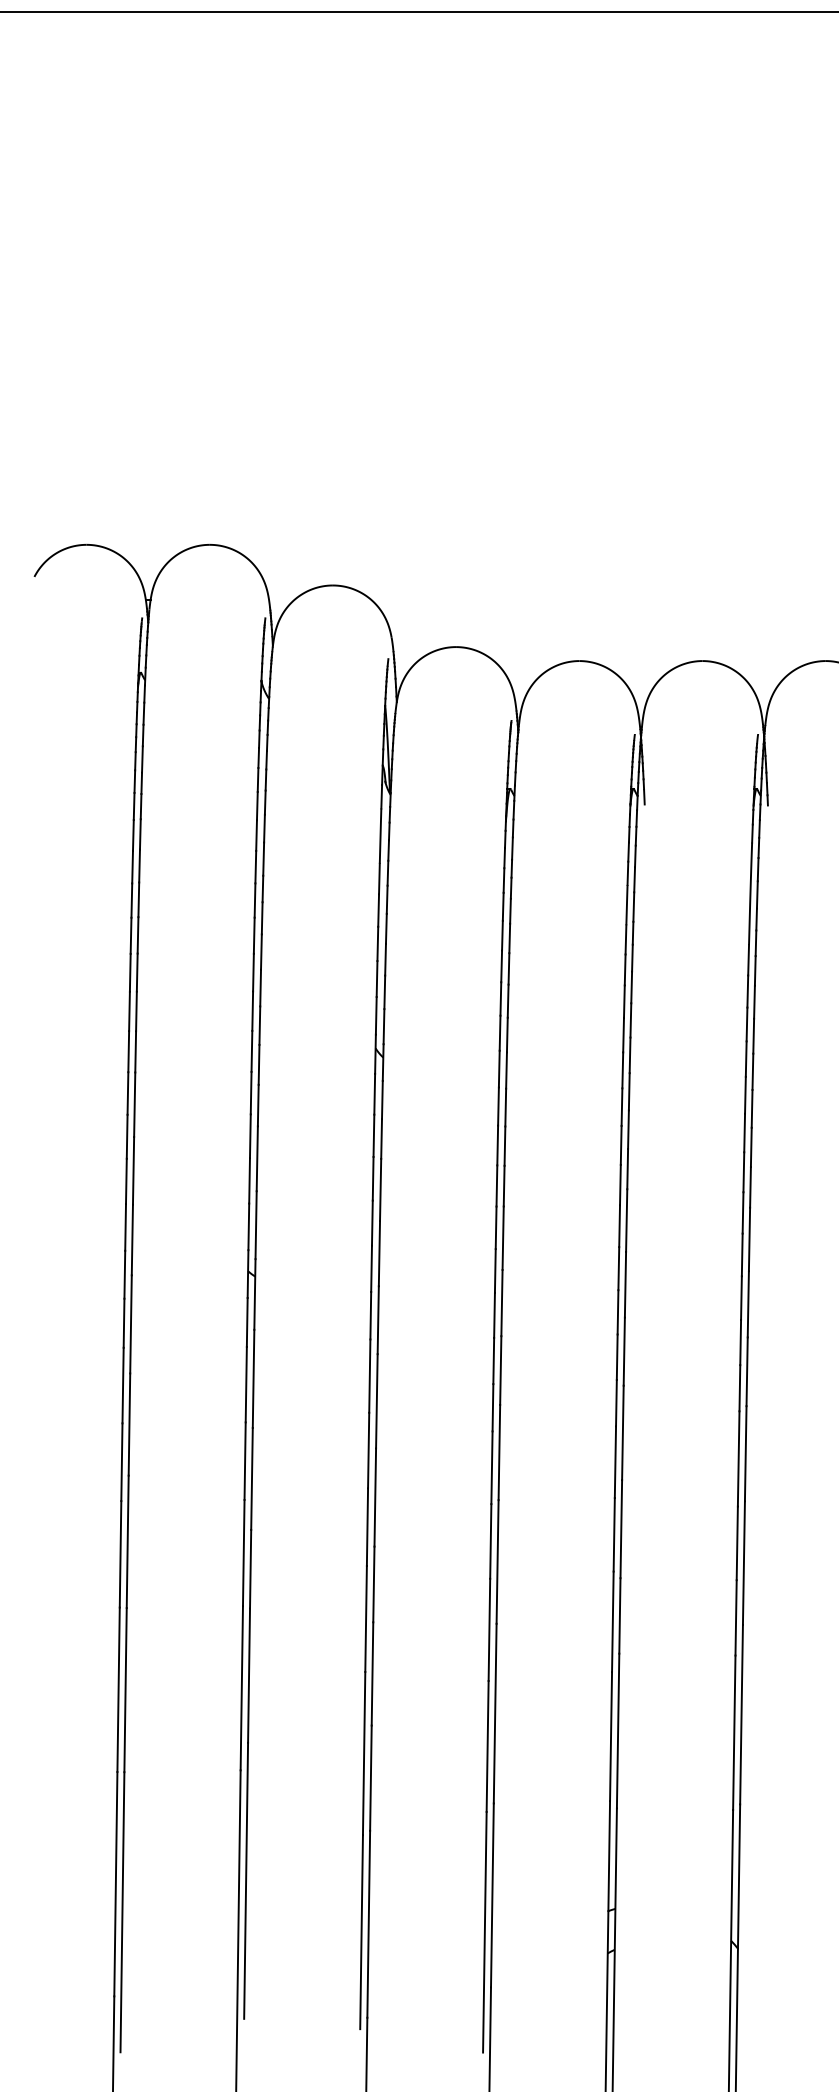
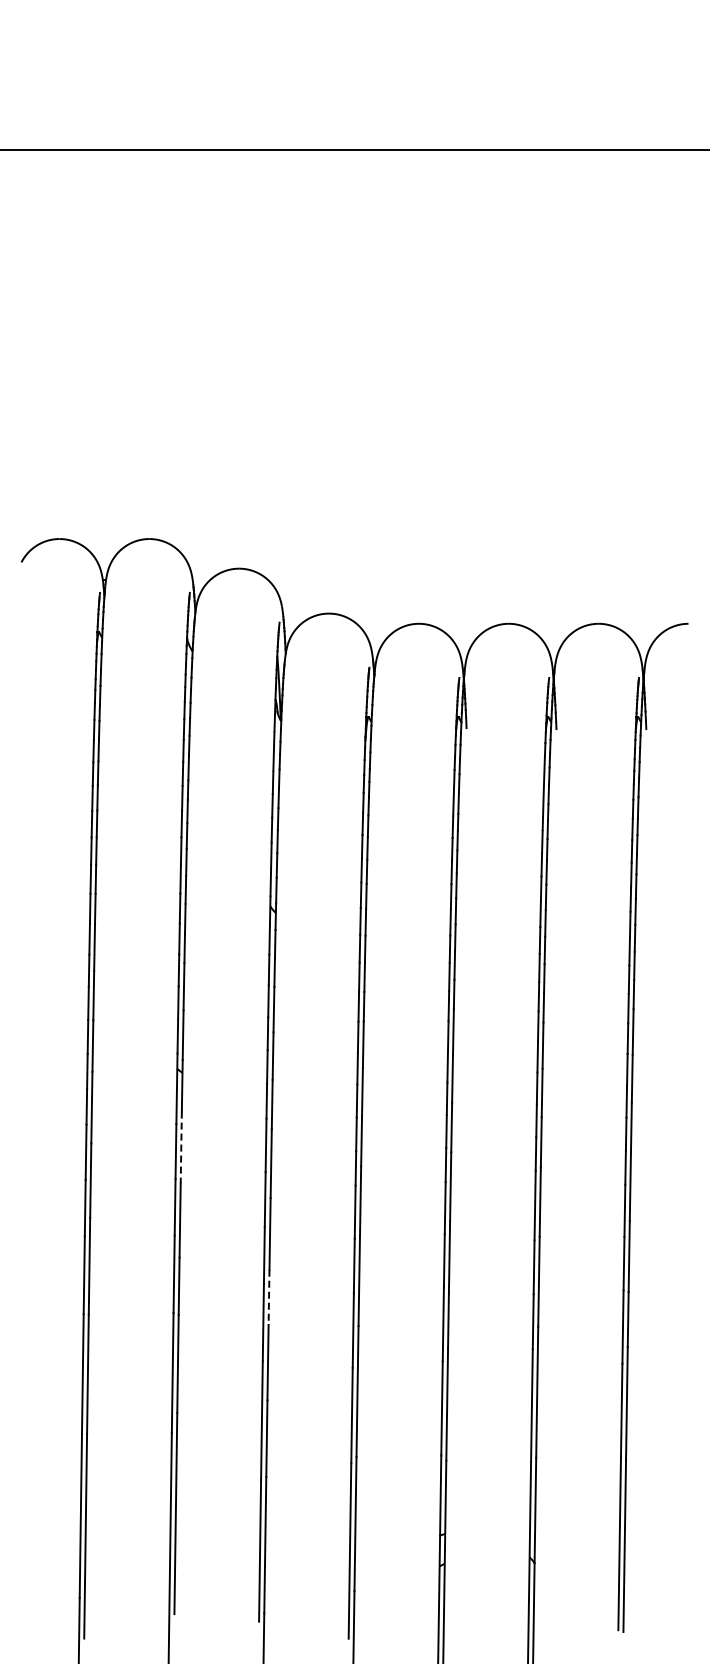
line: (253, 1379) -> (181, 1147), solid -> dashed
line: (374, 1584) -> (269, 1297), solid -> dashed

